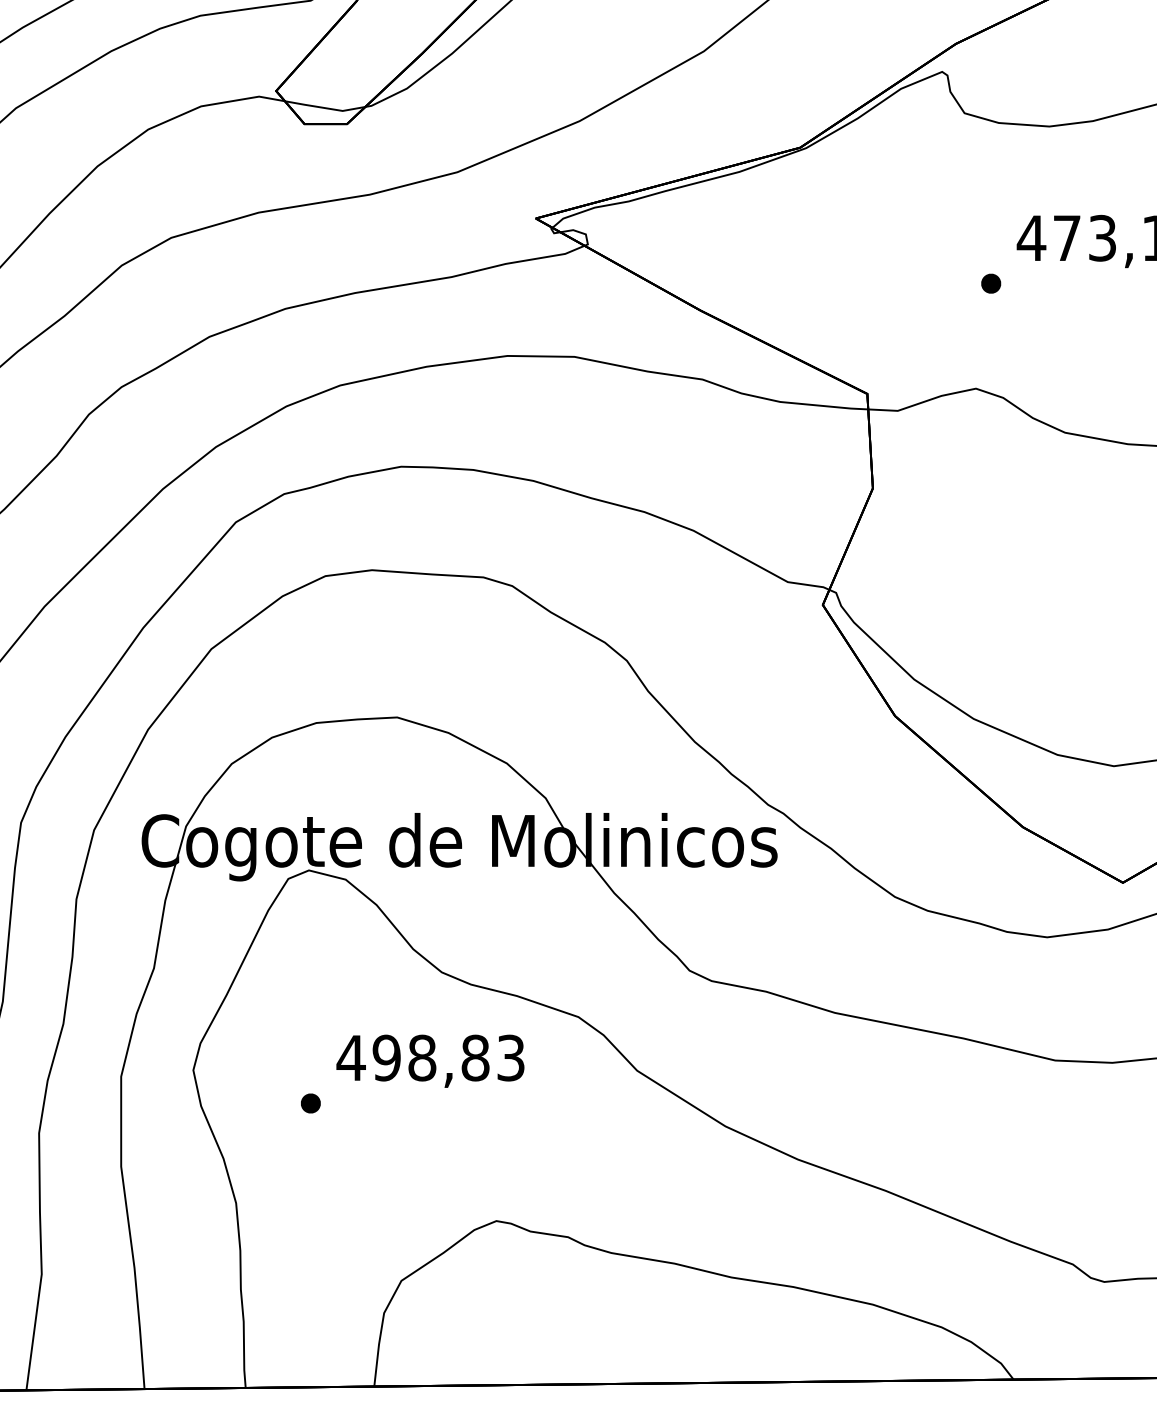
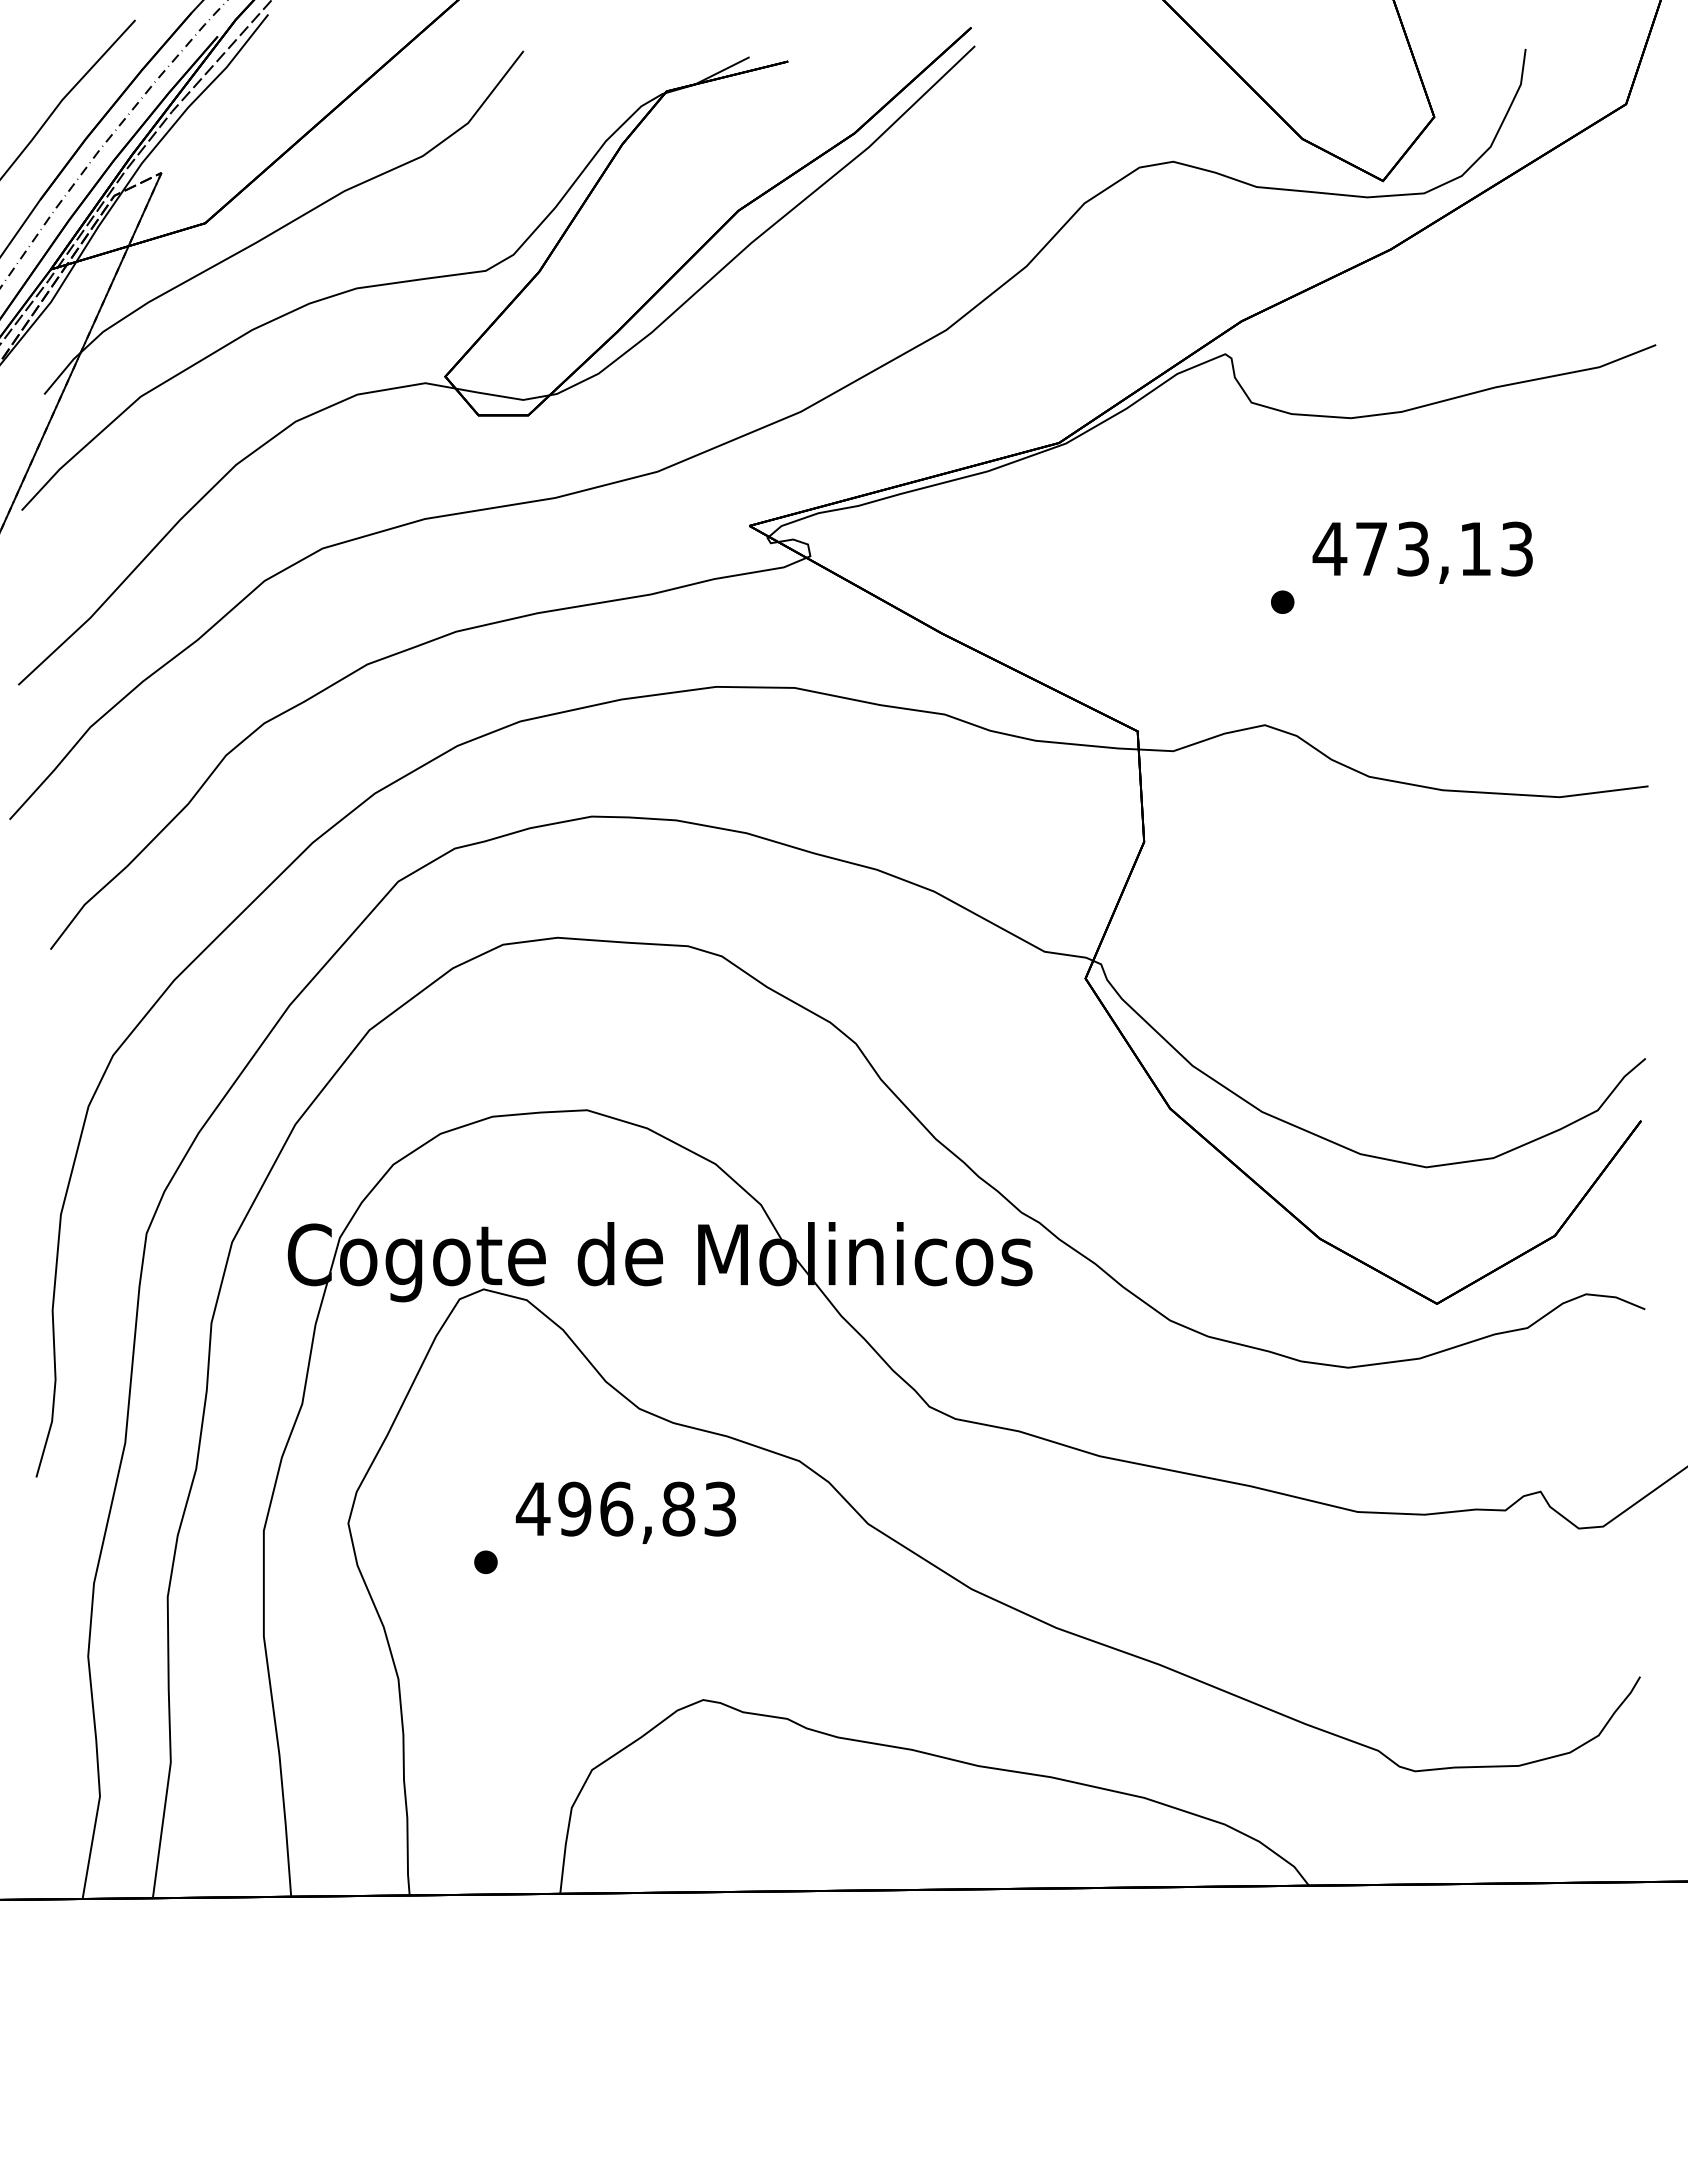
text: (422, 1057) -> (616, 1508), 498,83 -> 496,83

